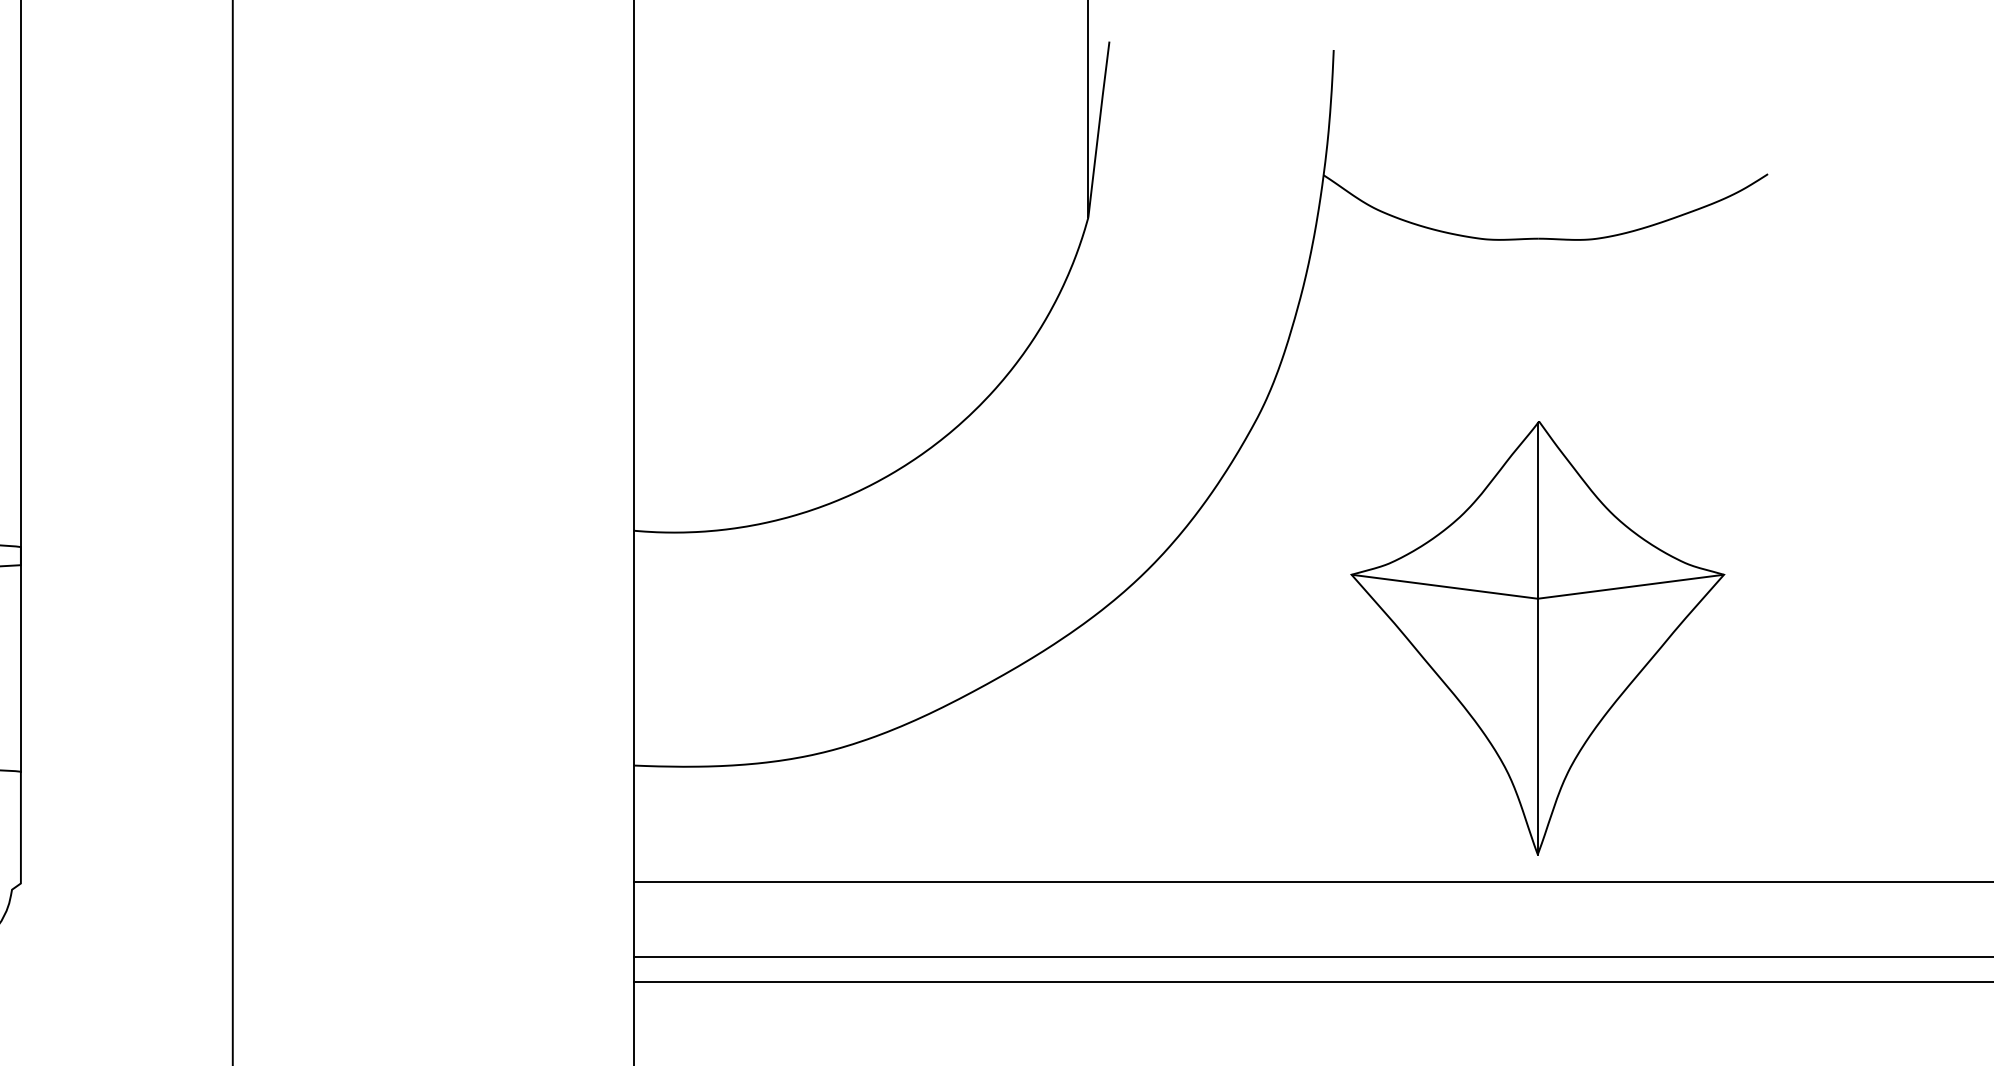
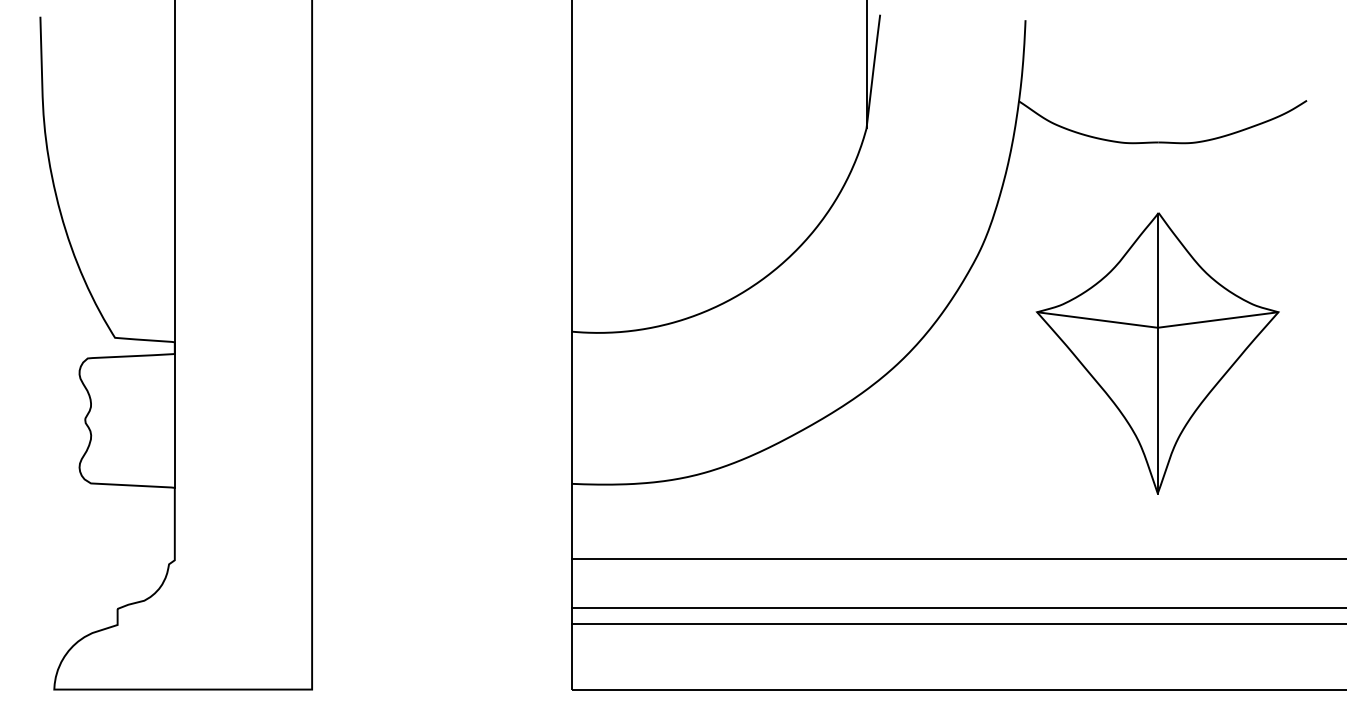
part: (1537, 638) -> (1157, 353), moved

